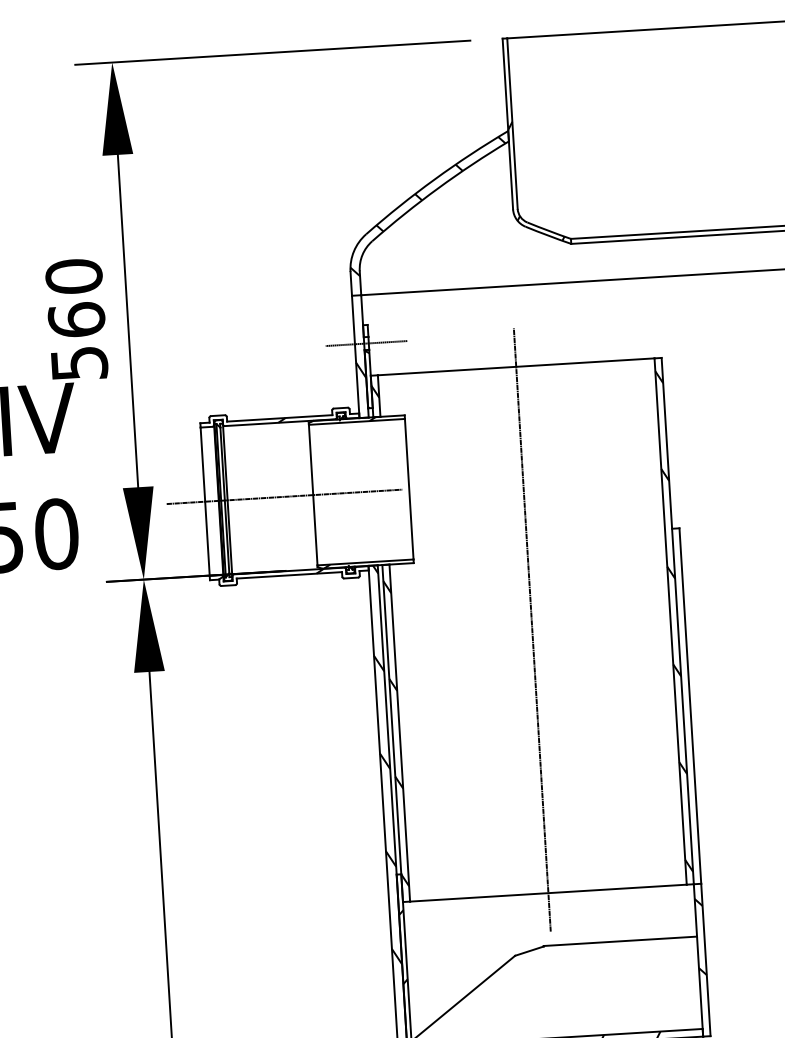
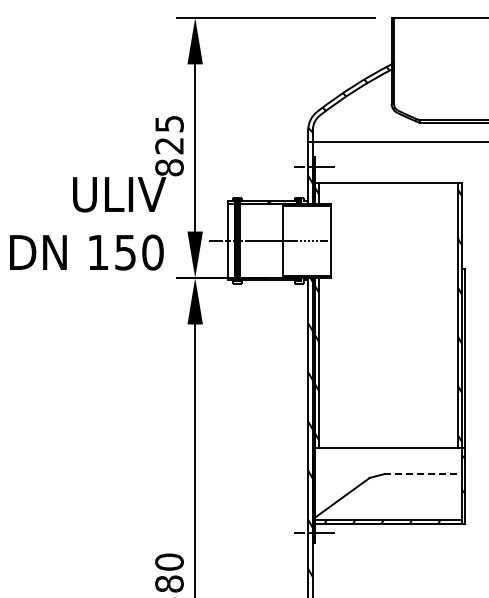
text: (76, 319) -> (169, 145), 560 -> 825
line: (532, 628) -> (388, 314), removed
line: (619, 940) -> (422, 473), solid -> dashed

